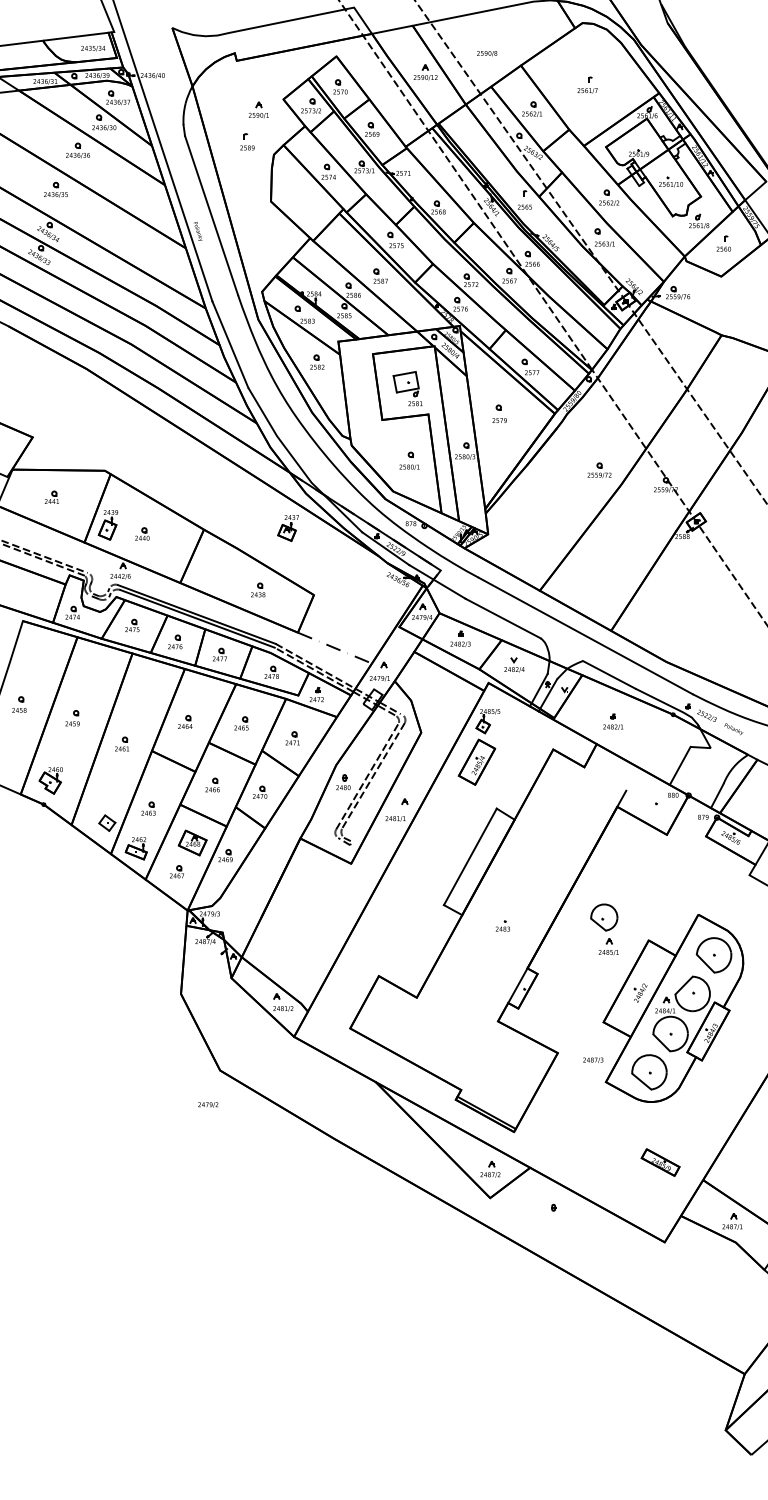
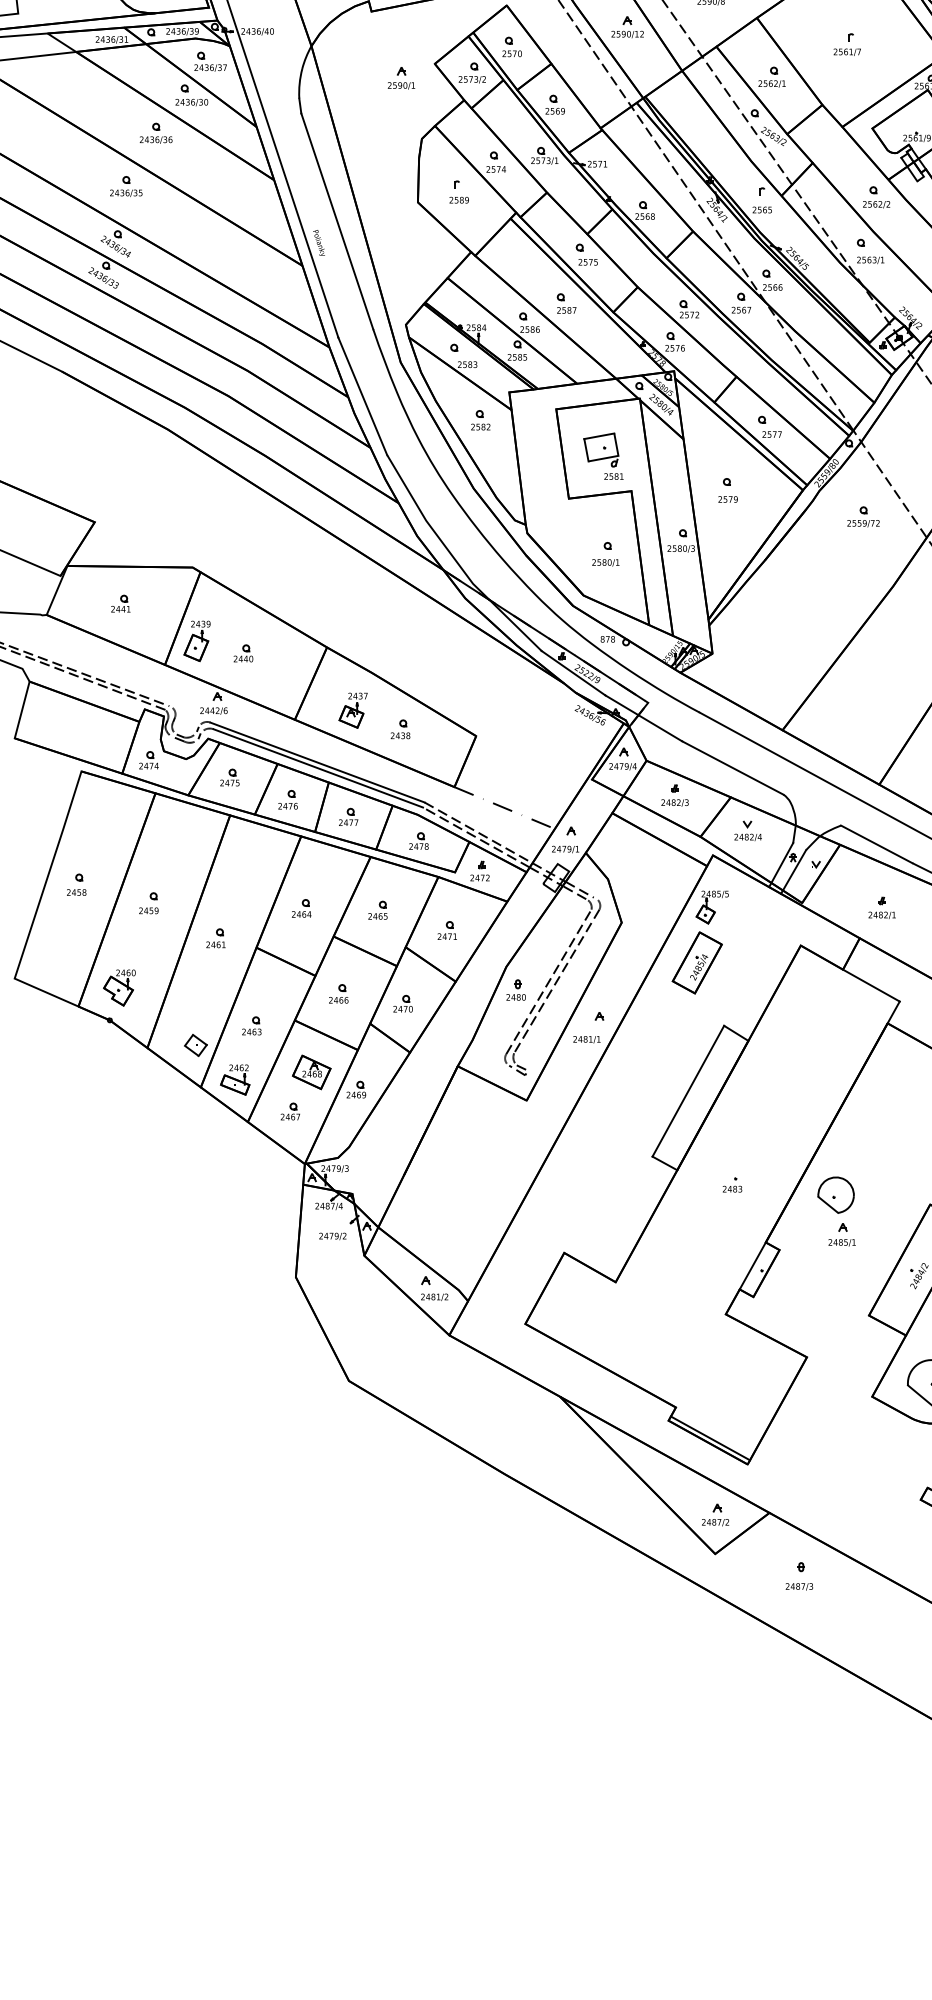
part: (247, 141) -> (459, 191), moved
part: (599, 470) -> (863, 516), moved
part: (287, 528) -> (352, 710), moved
line: (605, 778) -> (871, 984), added
part: (604, 929) -> (836, 1211), moved
text: (593, 1059) -> (799, 1585), moved
text: (208, 1104) -> (333, 1235), moved

